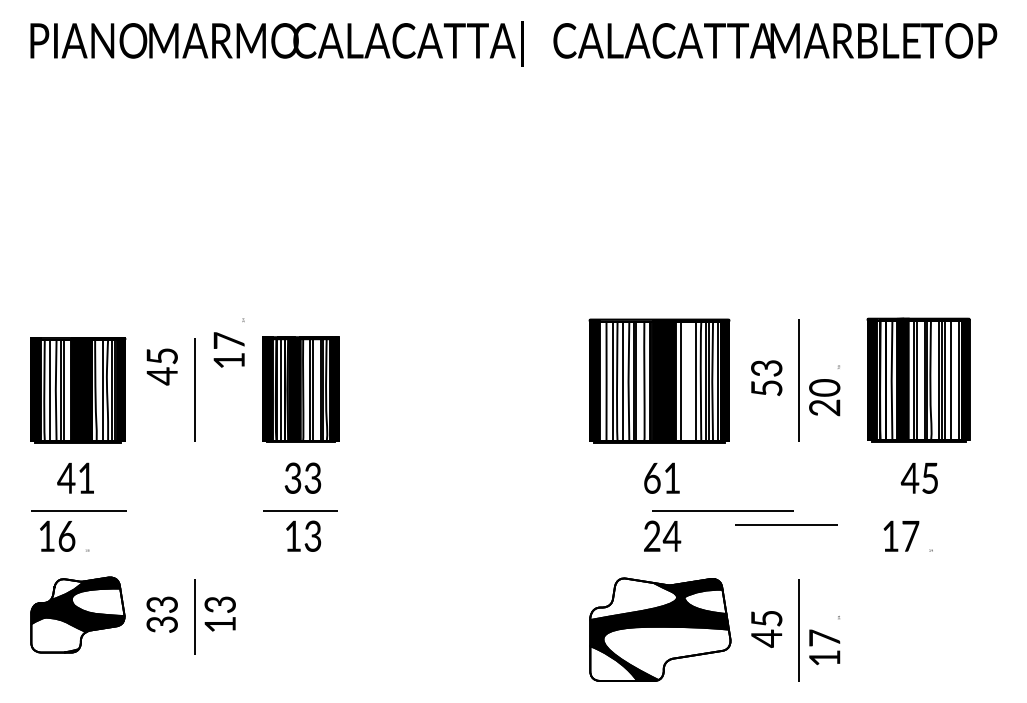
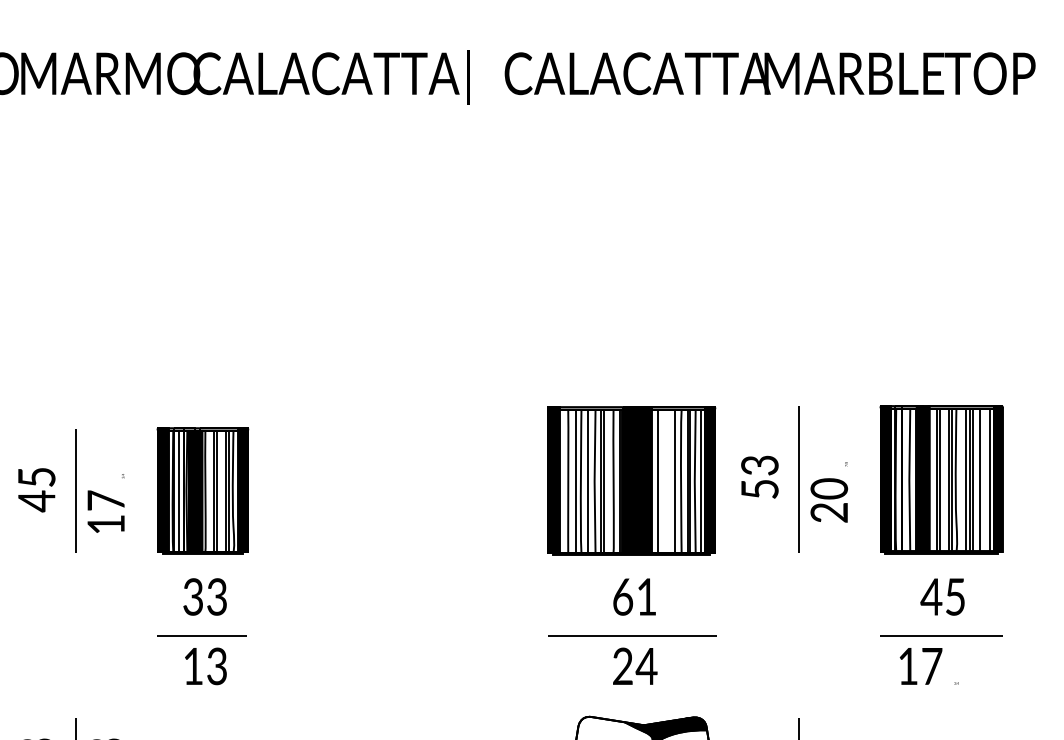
text: (228, 342) -> (105, 502), moved
text: (161, 366) -> (35, 489), moved
line: (722, 510) -> (631, 635), moved
line: (786, 524) -> (941, 635), moved

